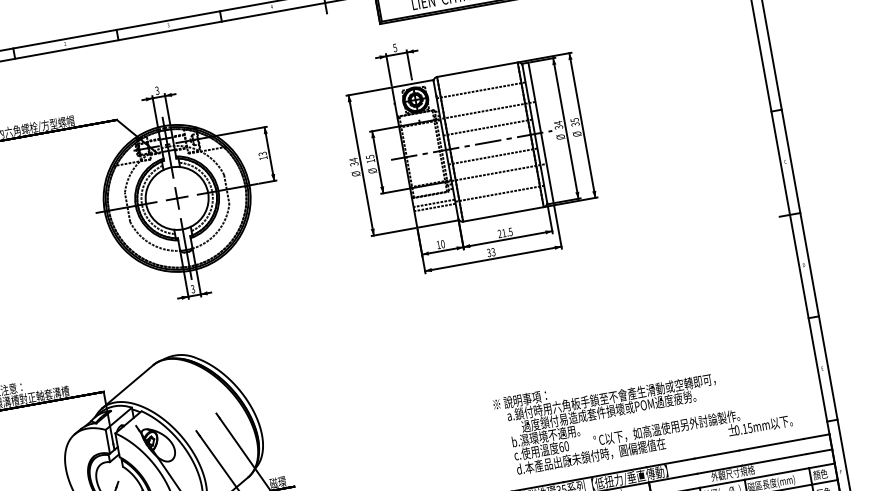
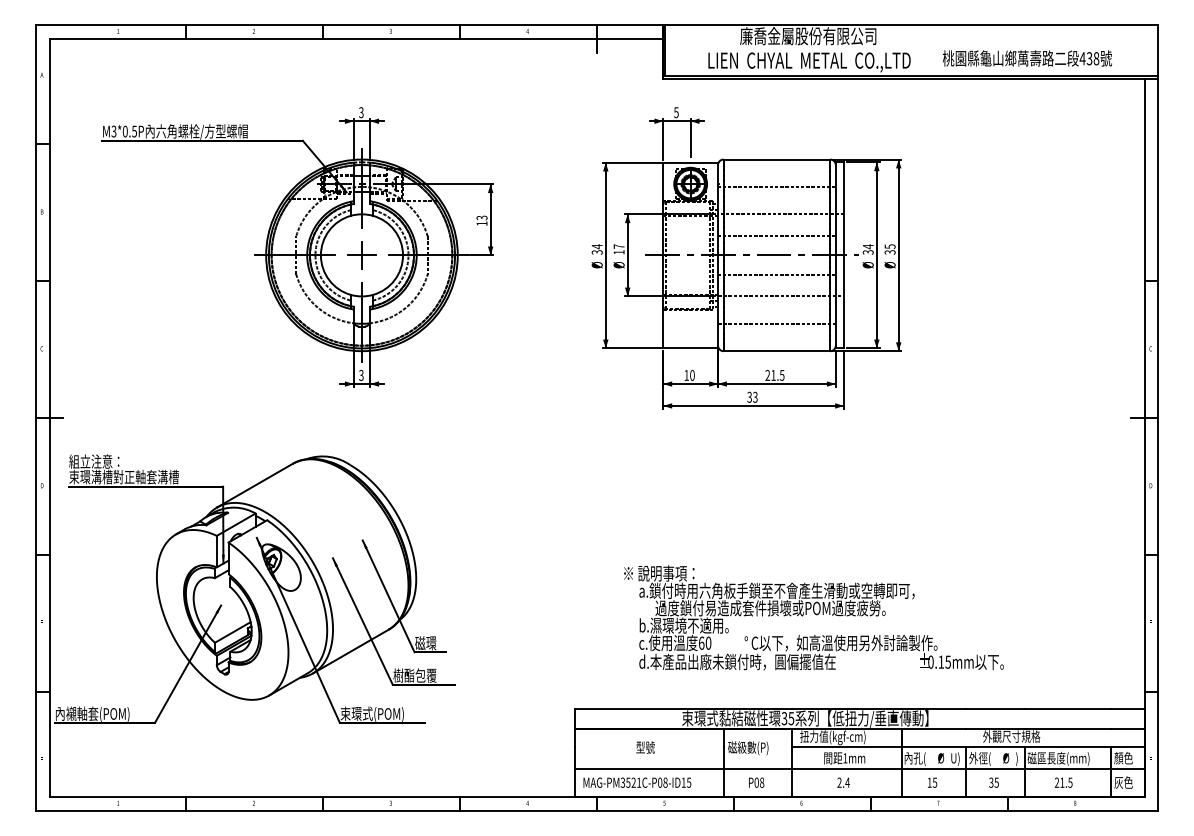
text: (369, 156) -> (618, 246), 15 -> 17
line: (434, 203) -> (690, 321), removed
line: (434, 207) -> (690, 326), removed
text: (642, 412) -> (813, 617), moved

